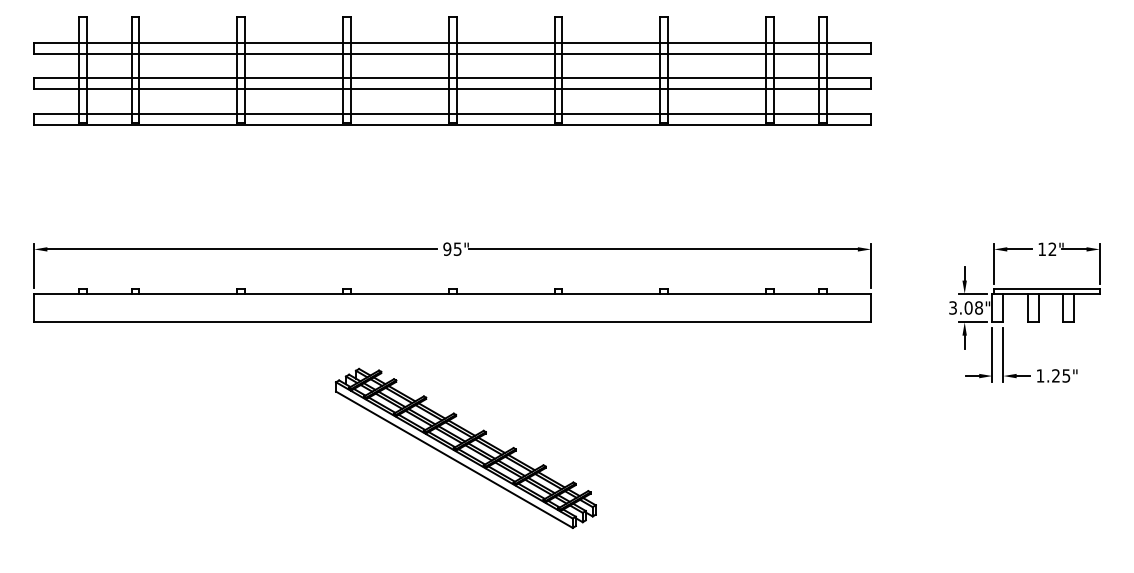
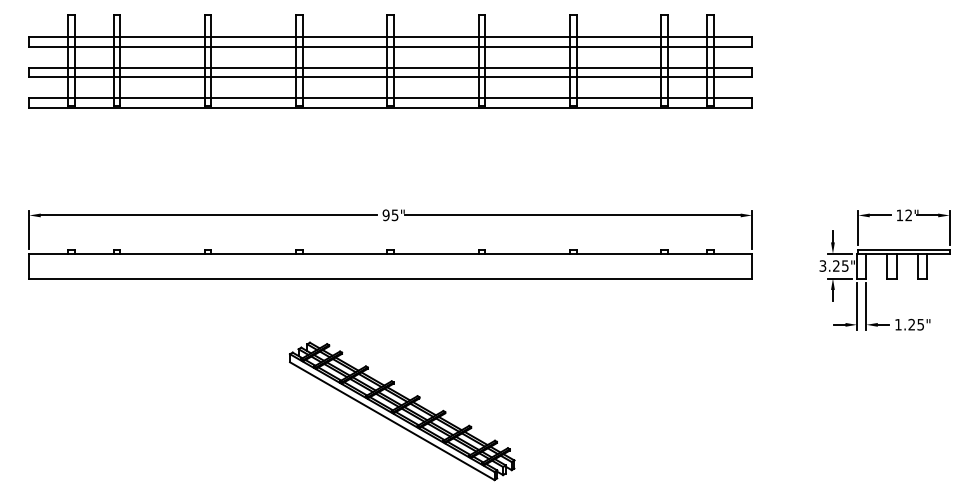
text: (973, 307) -> (840, 265), 3.08" -> 3.25"
part: (466, 448) -> (402, 411), moved

